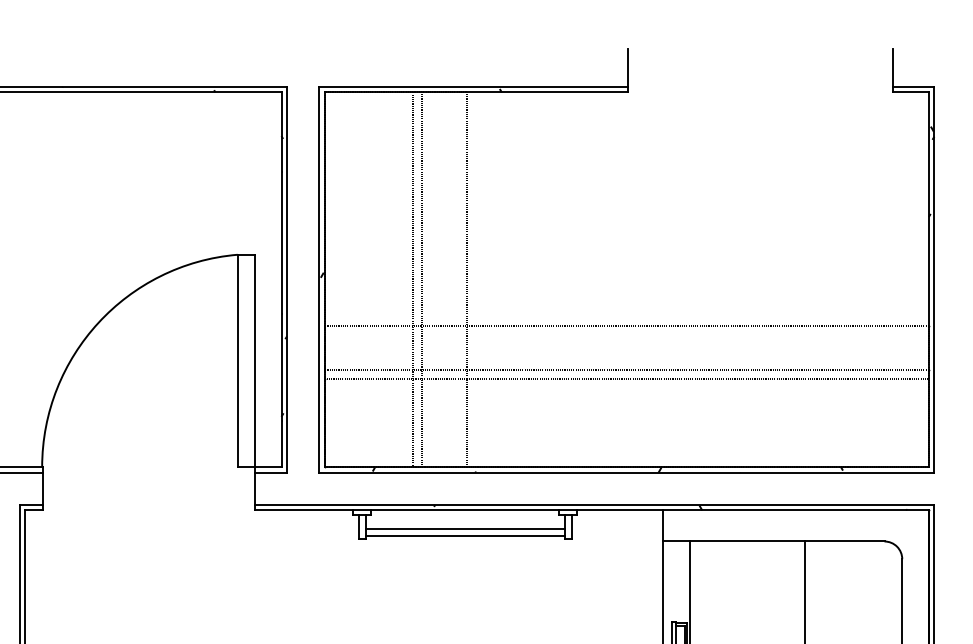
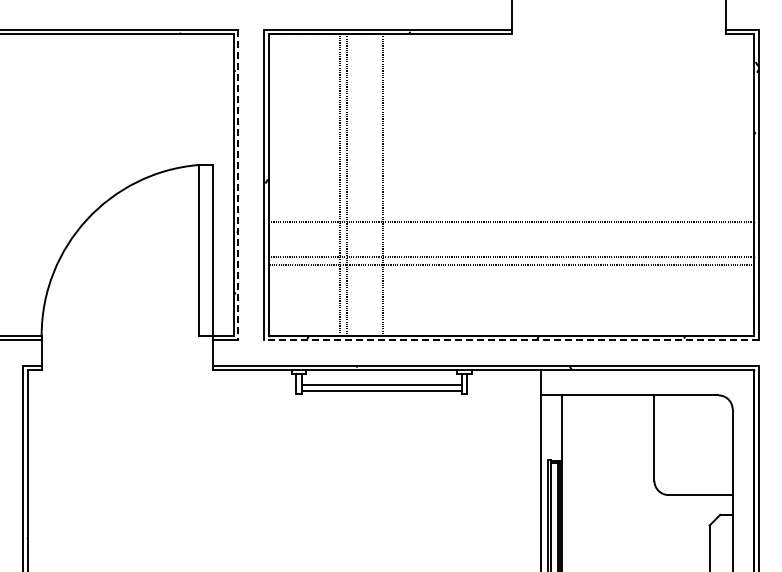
line: (287, 280) -> (238, 185), solid -> dashed
line: (625, 473) -> (510, 340), solid -> dashed

